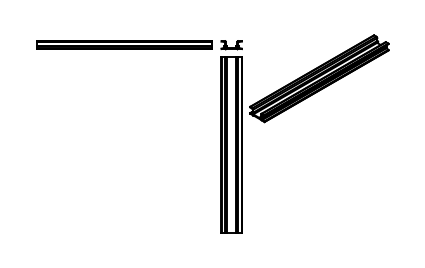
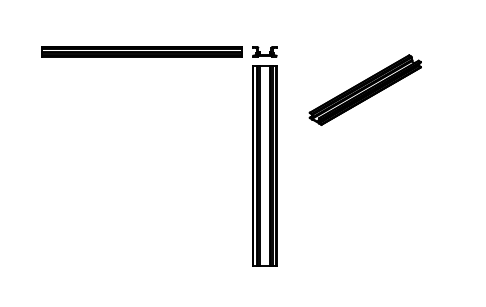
part: (319, 78) -> (365, 89), size x0.7

